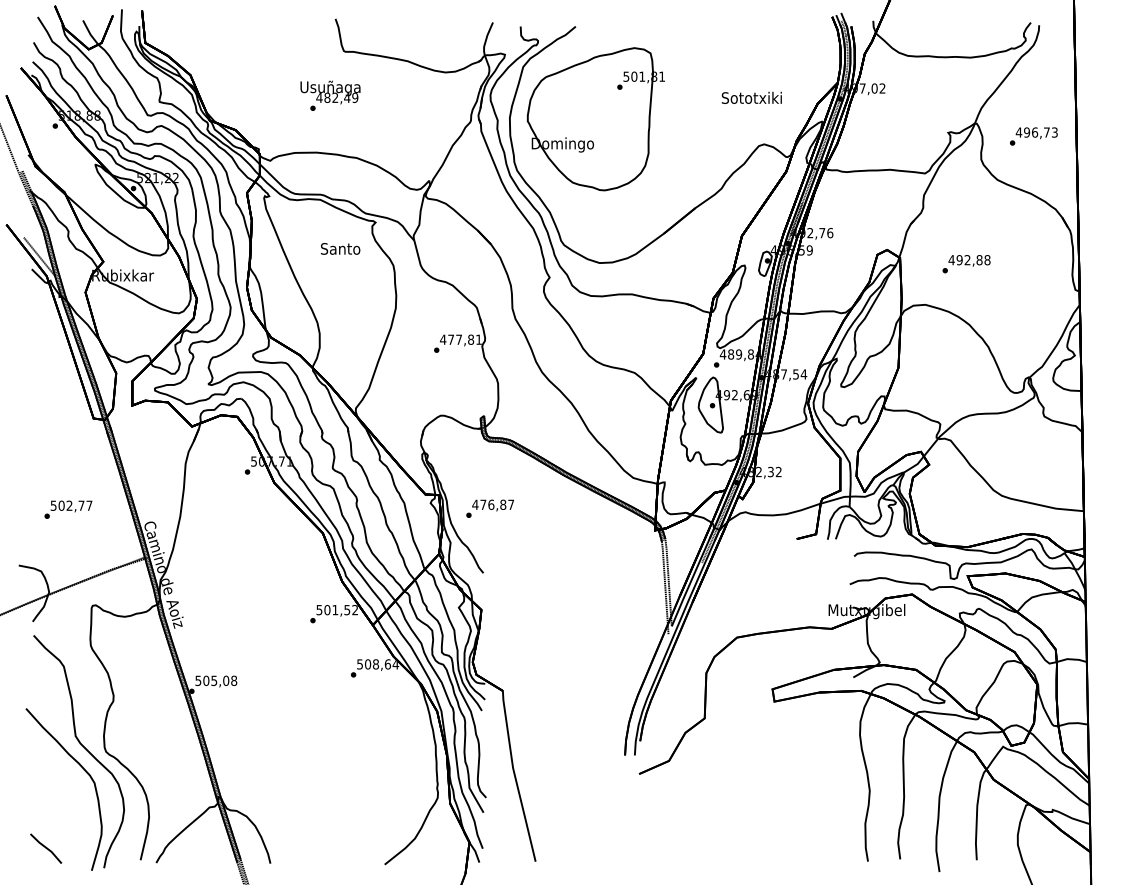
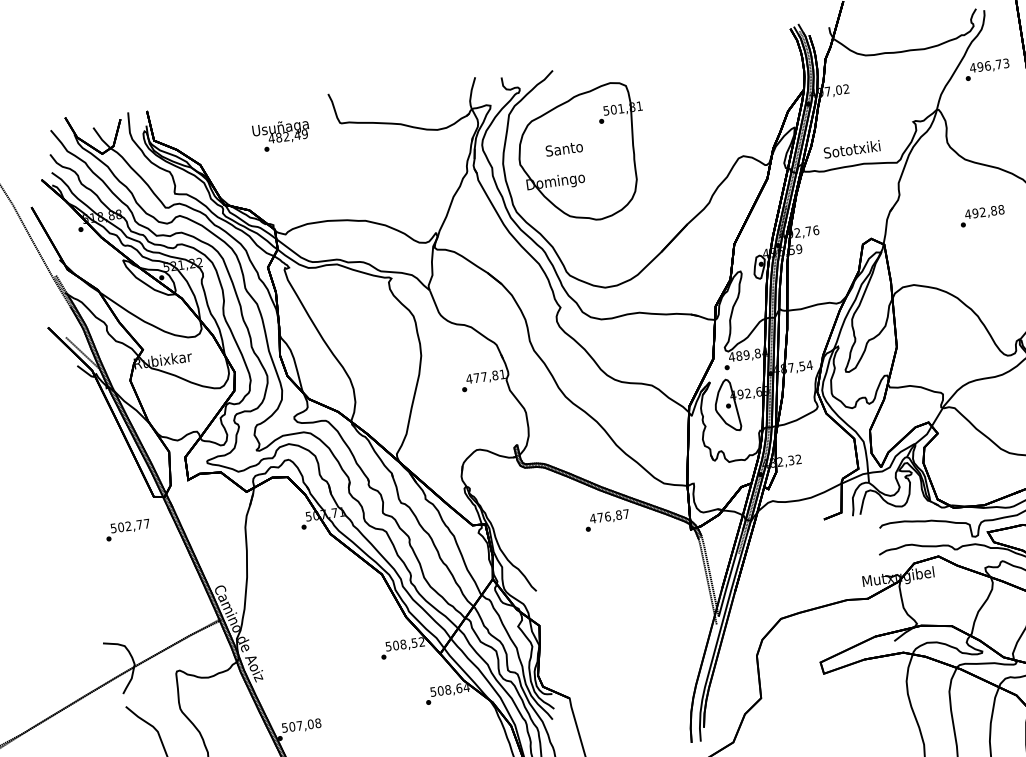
text: (330, 95) -> (281, 135), moved
text: (751, 97) -> (851, 149), moved
text: (1033, 136) -> (986, 69), moved
text: (340, 248) -> (564, 148), moved
text: (966, 264) -> (982, 216), moved
text: (489, 508) -> (606, 520), moved
text: (68, 509) -> (127, 529), moved
text: (335, 610) -> (403, 644), 501,52 -> 508,52
text: (214, 680) -> (299, 725), 505,08 -> 507,08

